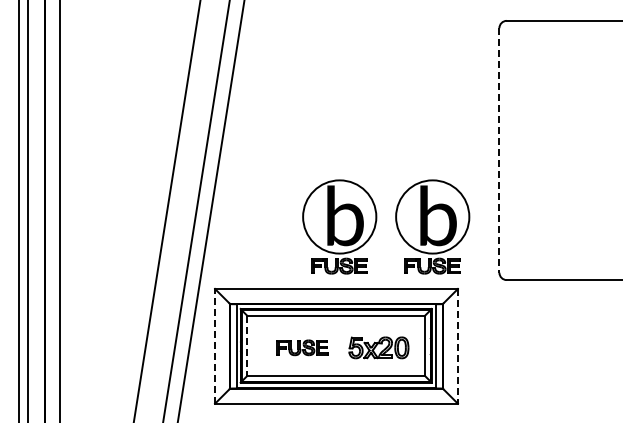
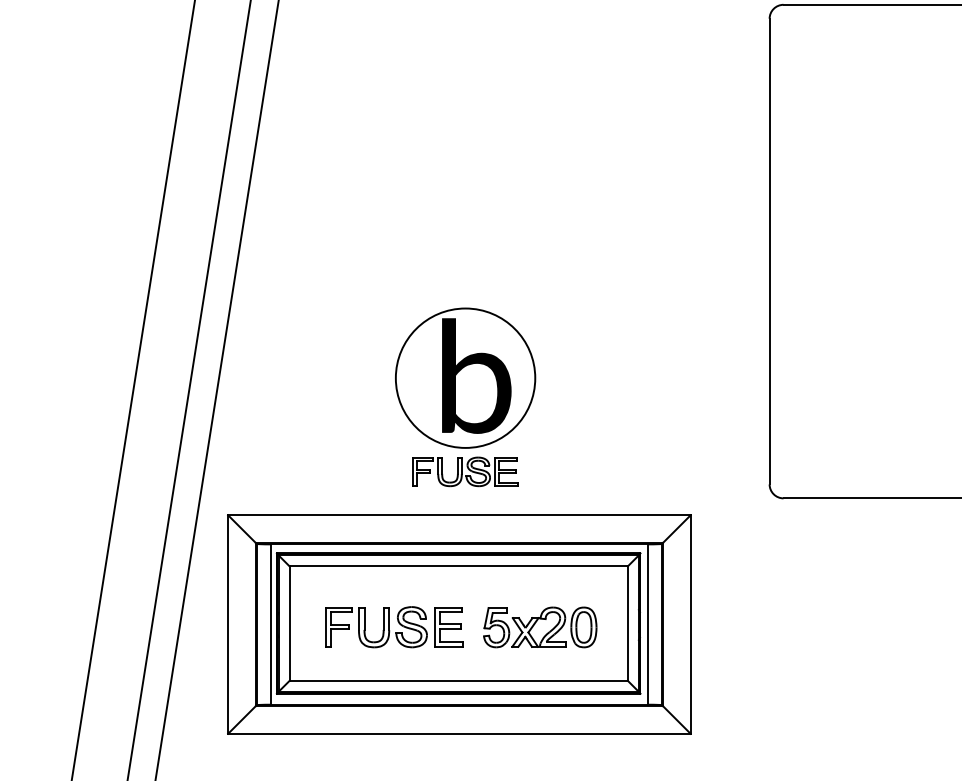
line: (499, 150) -> (769, 251), dashed -> solid
part: (432, 226) -> (642, 396), removed
line: (215, 345) -> (229, 622), dashed -> solid
line: (247, 346) -> (289, 624), dashed -> solid
line: (457, 346) -> (689, 624), dashed -> solid
part: (302, 347) -> (394, 626), size x1.43

